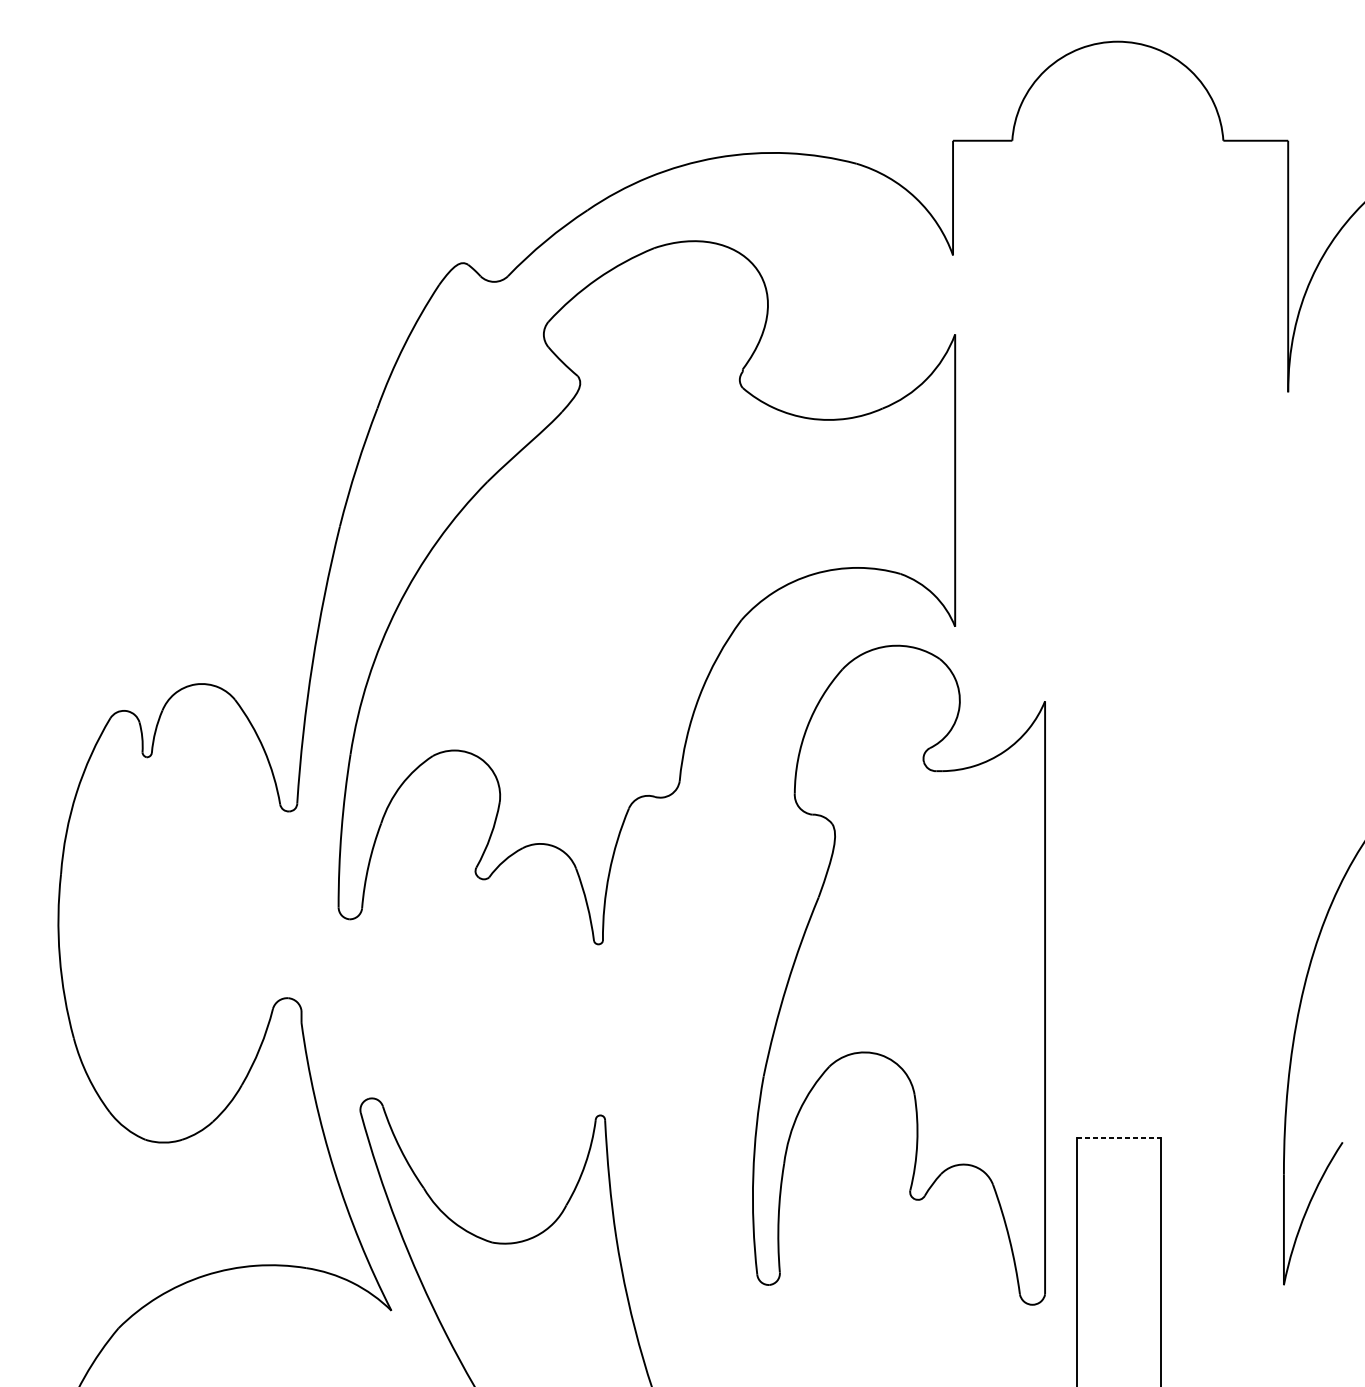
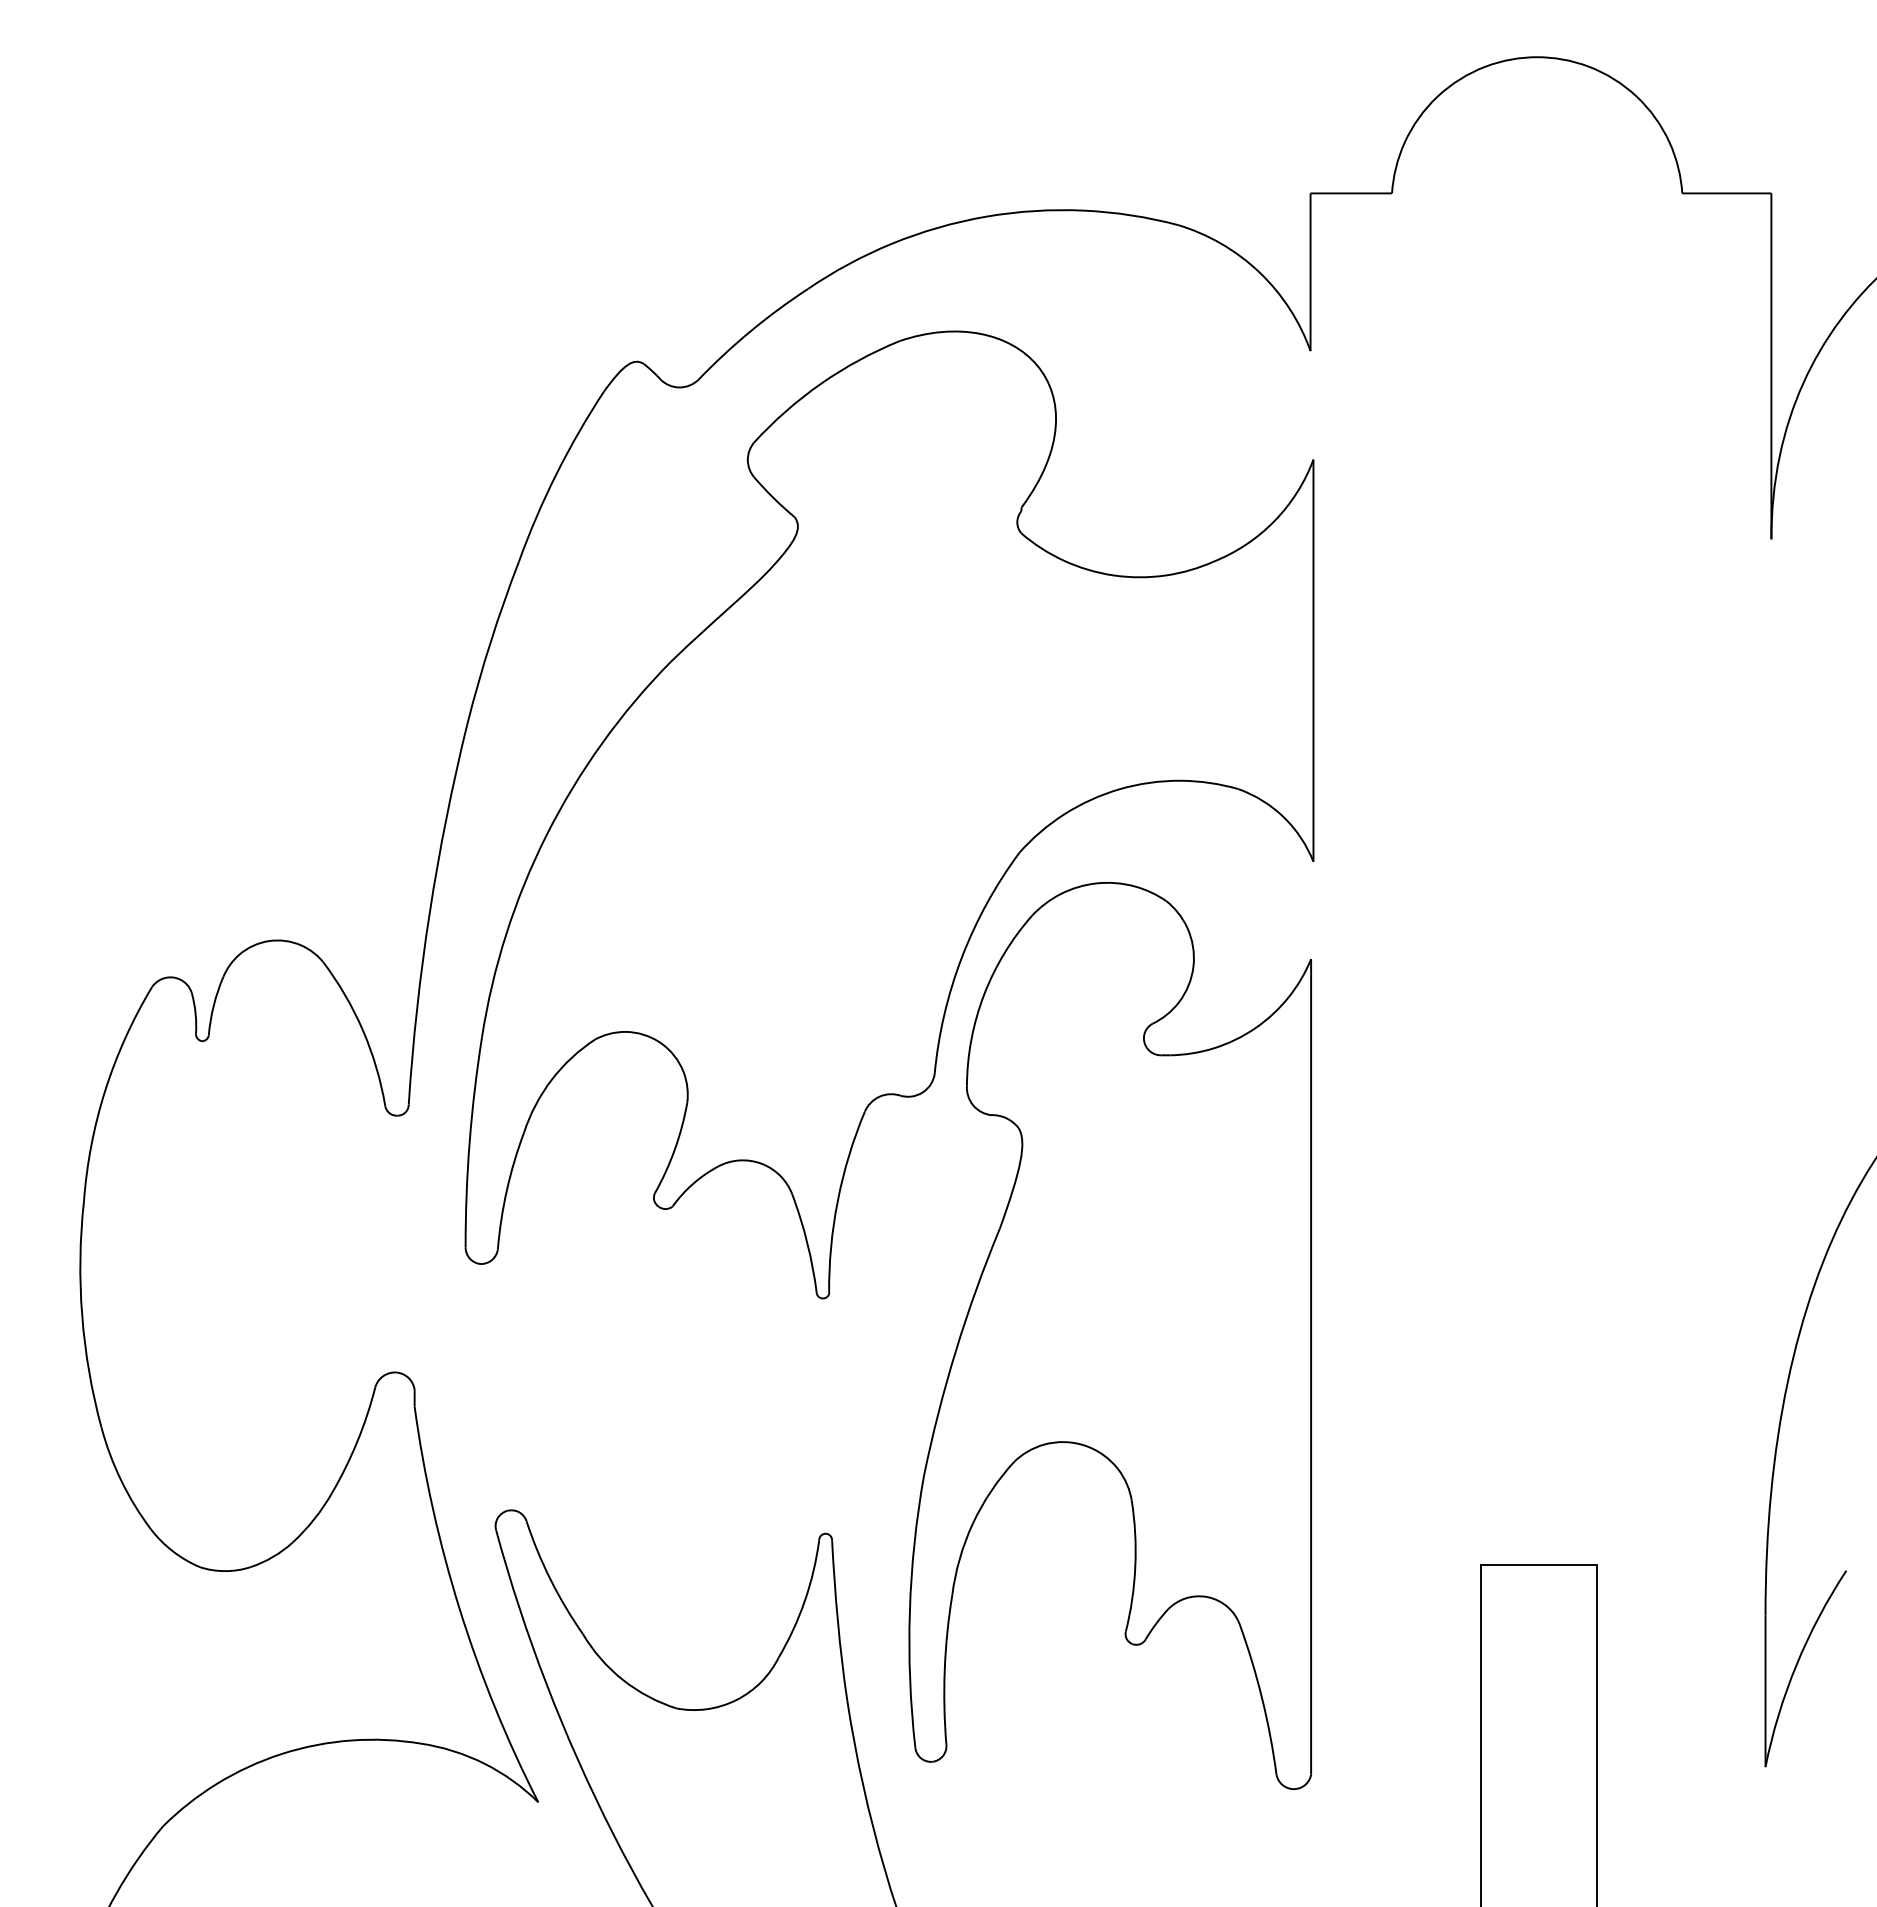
part: (898, 974) -> (1109, 1335), moved
line: (1119, 1138) -> (1539, 1565), dashed -> solid

